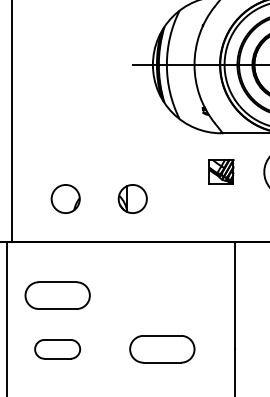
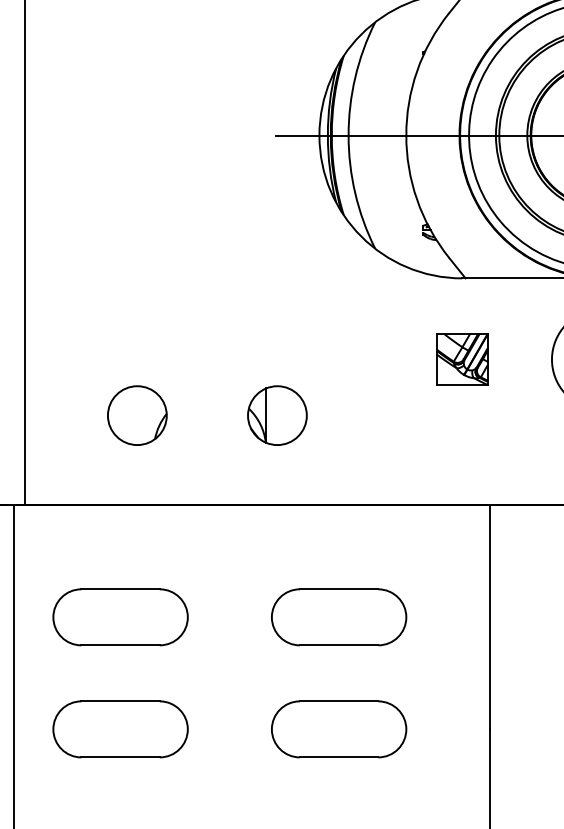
part: (162, 295) -> (339, 617), added
part: (57, 349) -> (120, 729), size x1.43

